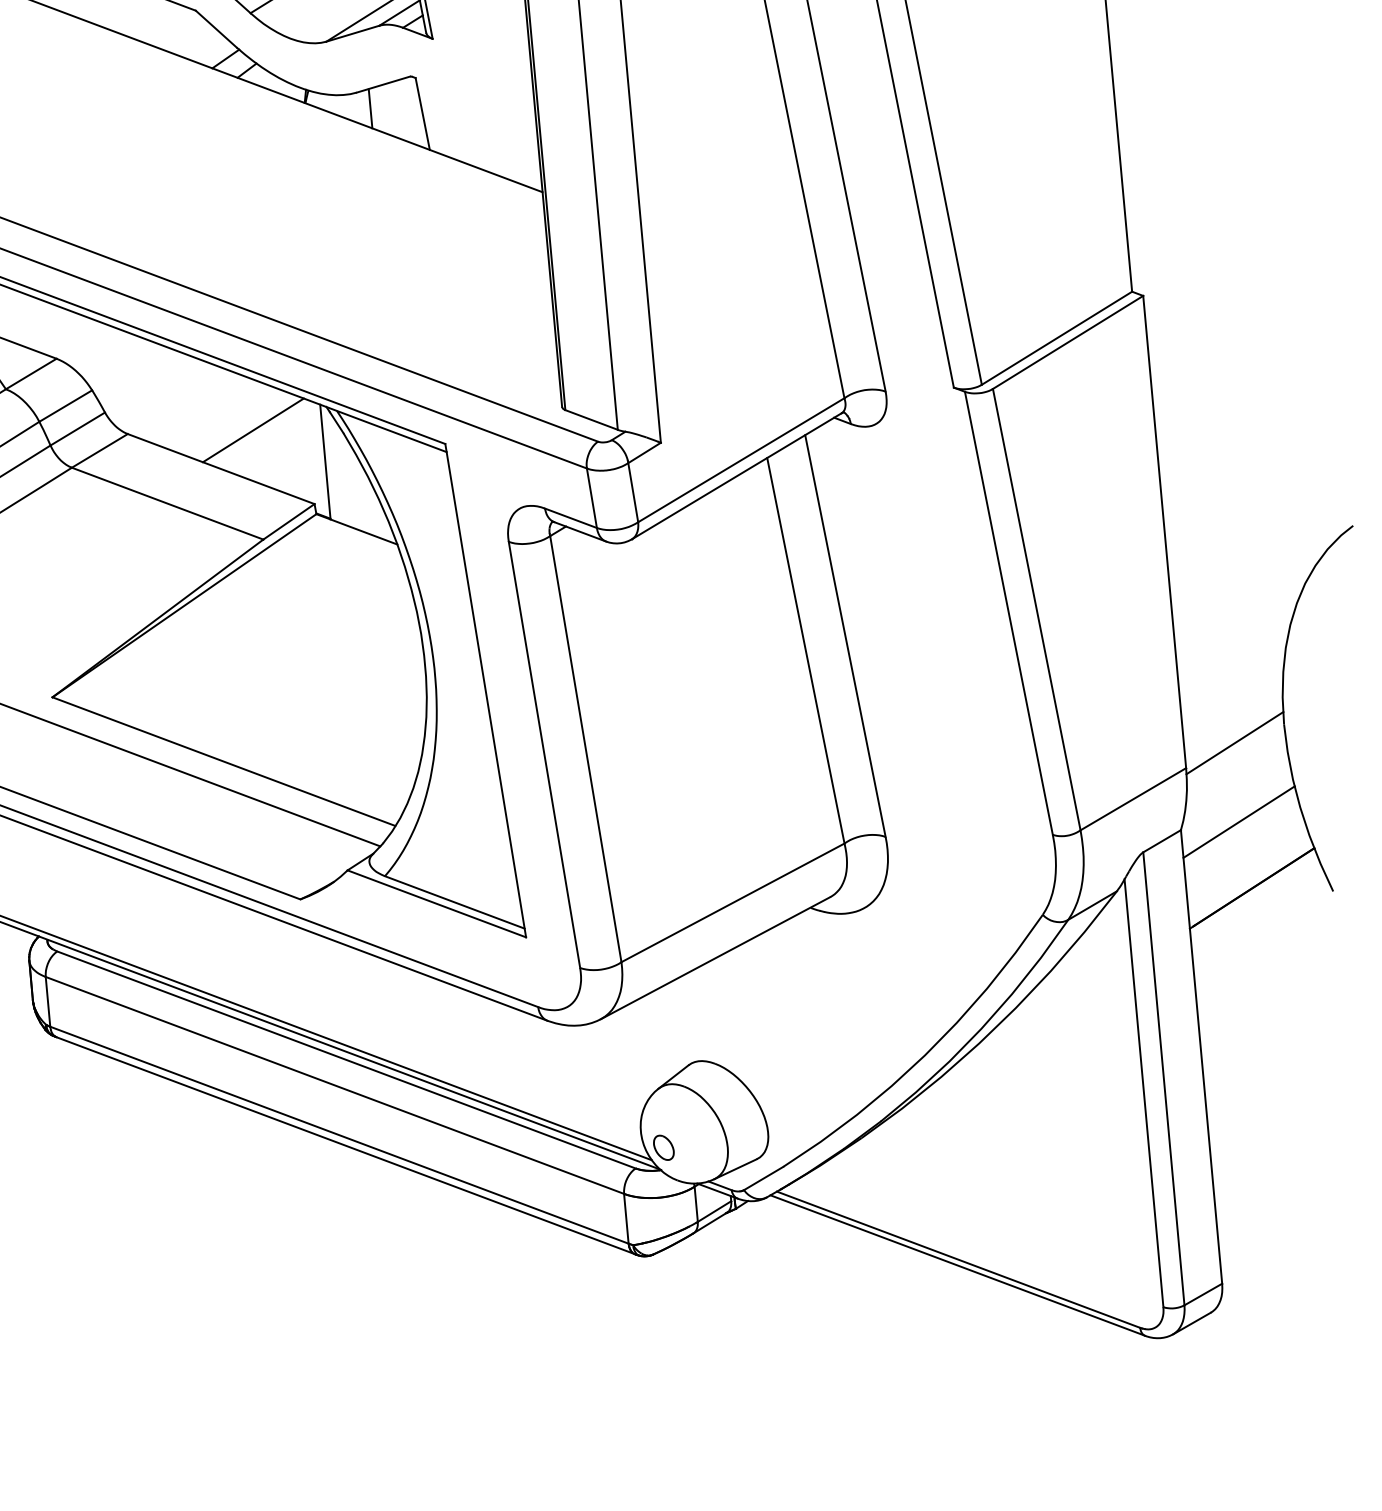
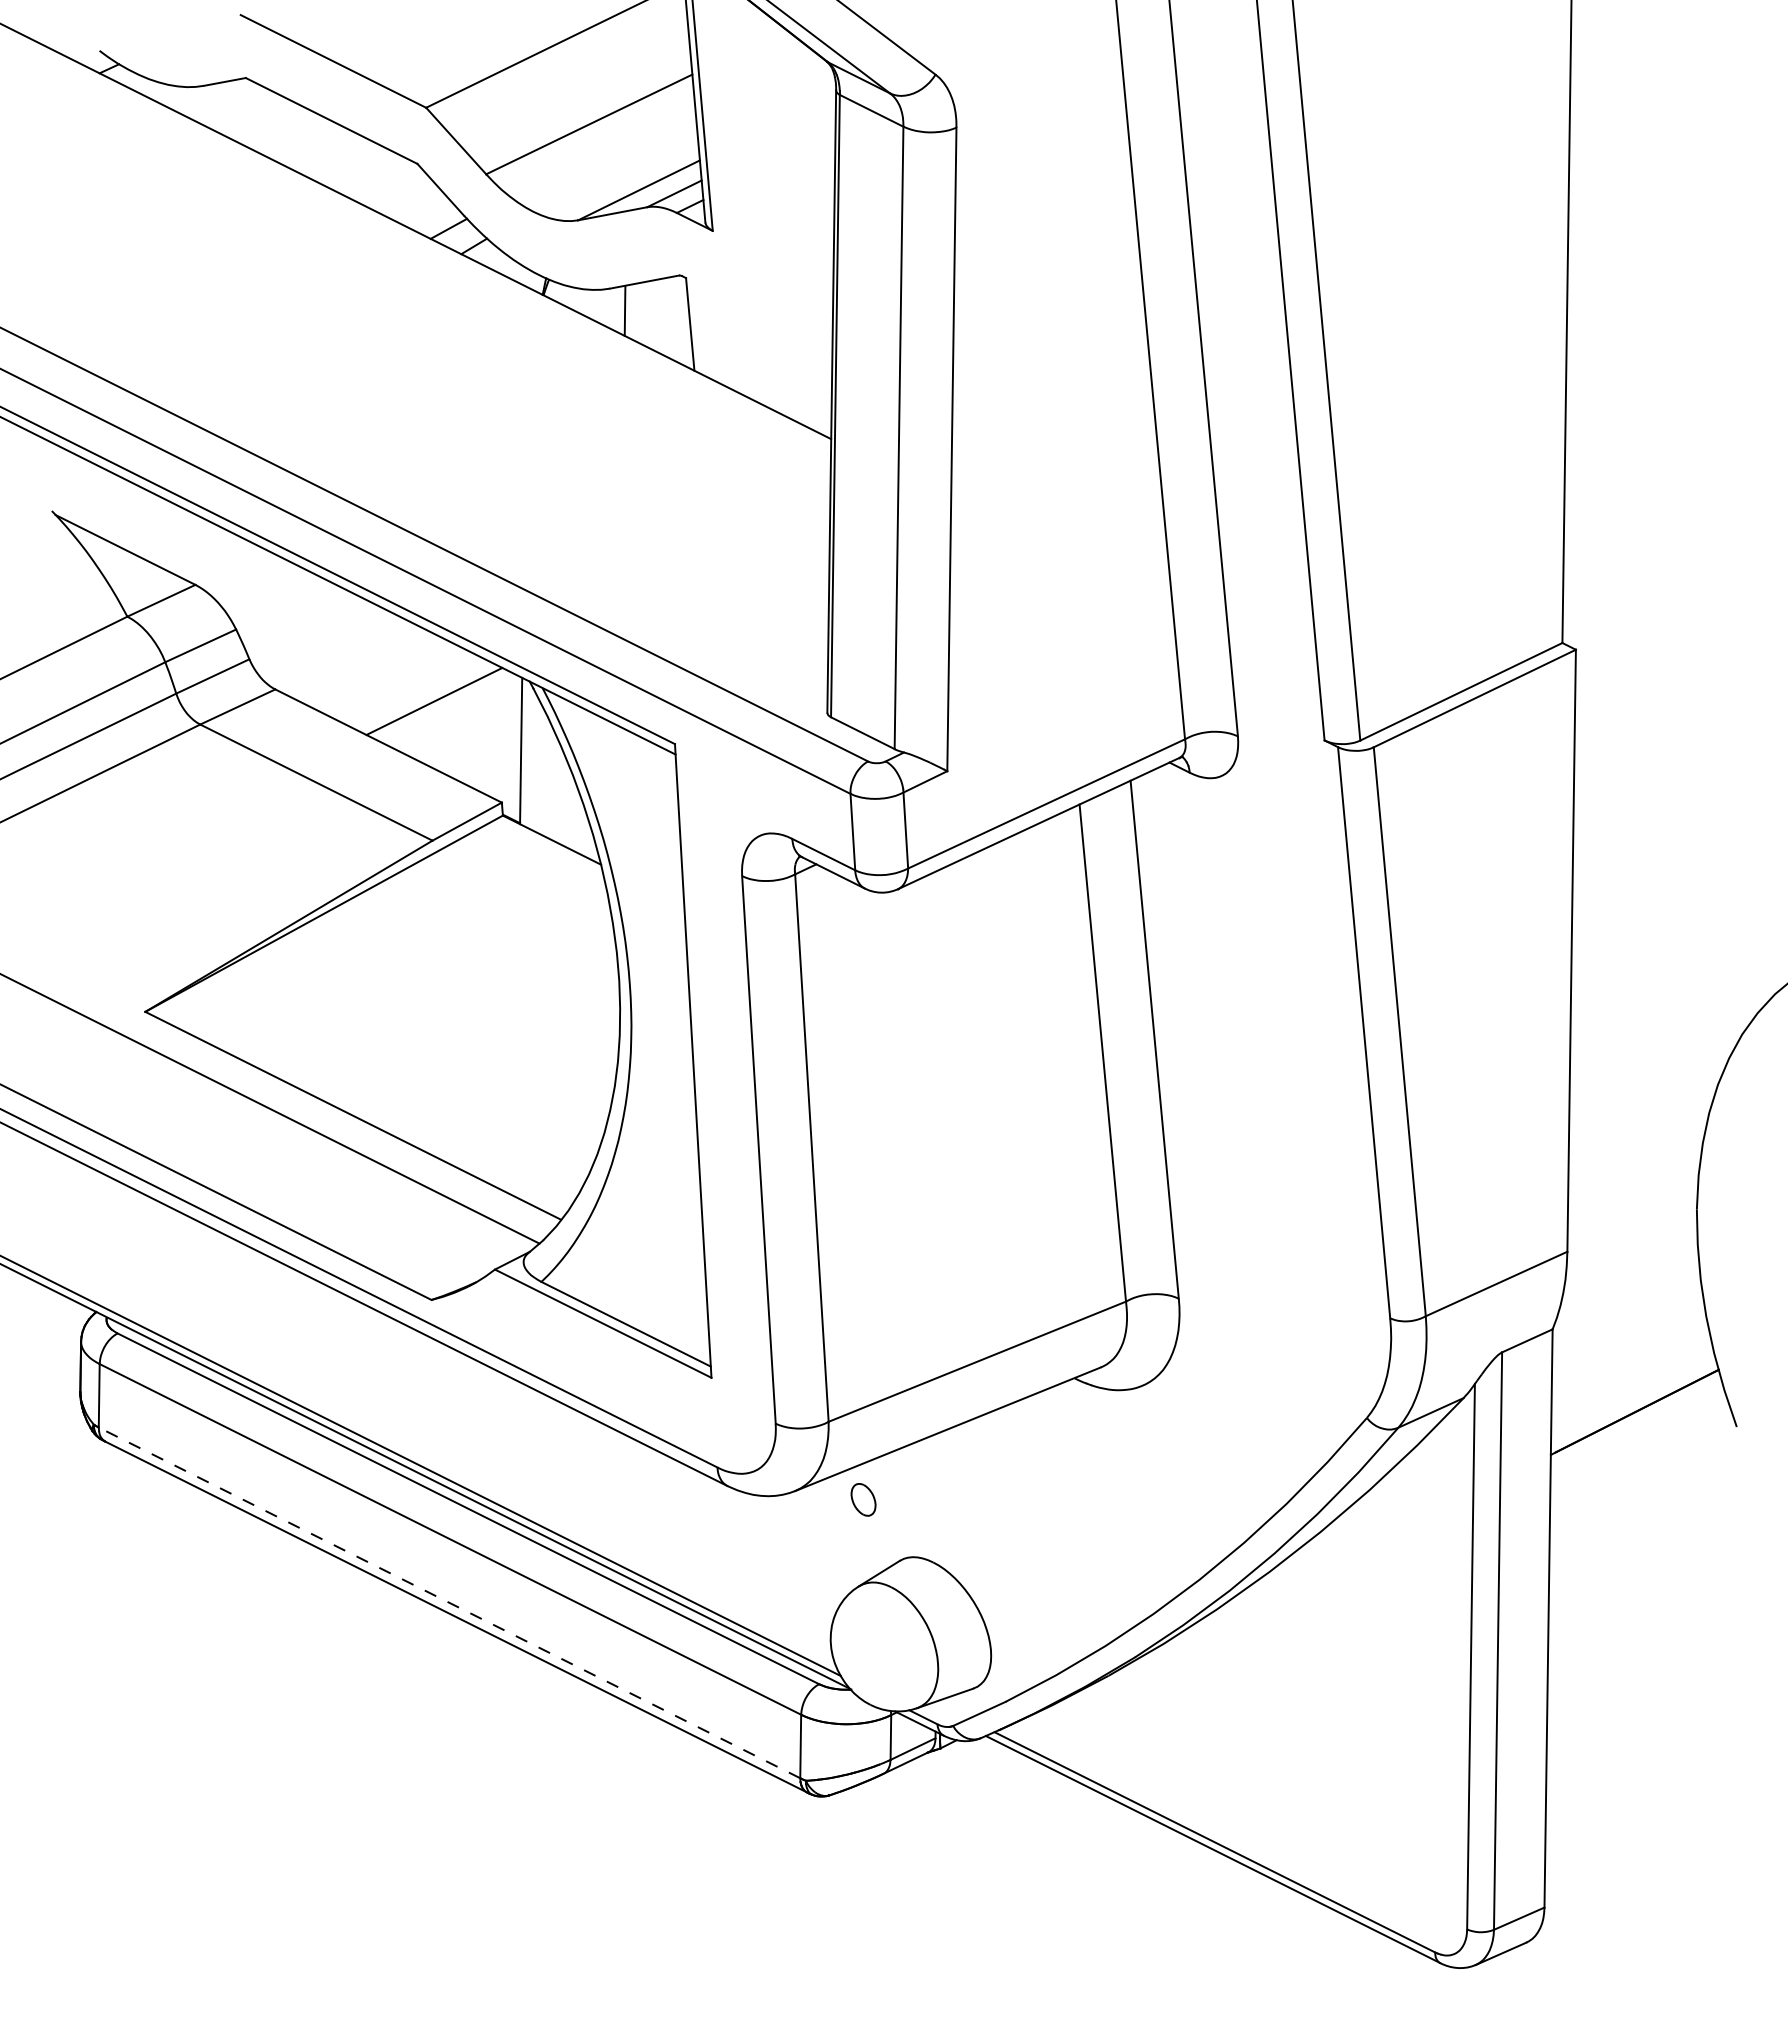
line: (1235, 743) -> (1632, 1226), removed
line: (1239, 821) -> (1627, 1326), removed
line: (339, 1134) -> (449, 1602), solid -> dashed
part: (663, 1147) -> (863, 1499), moved

